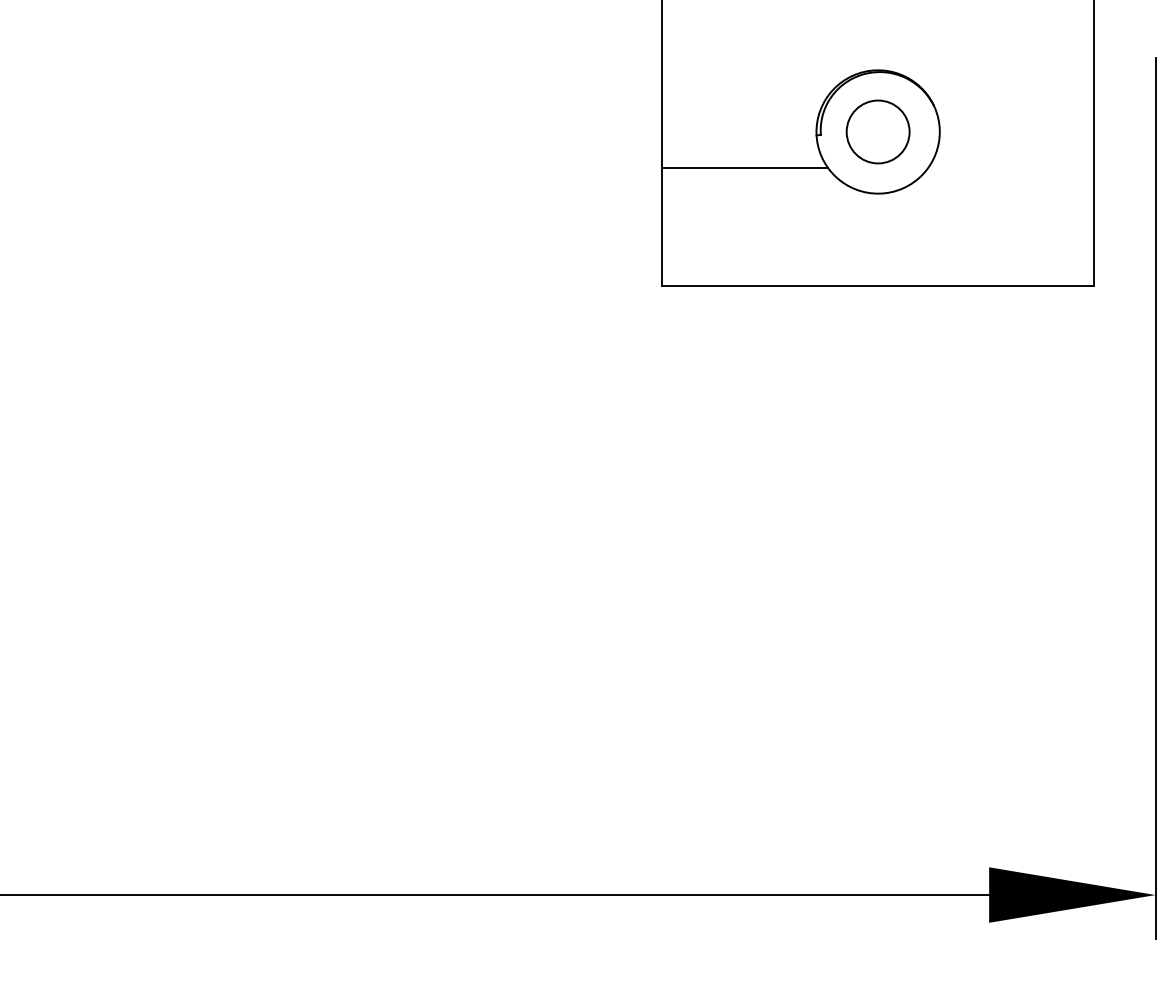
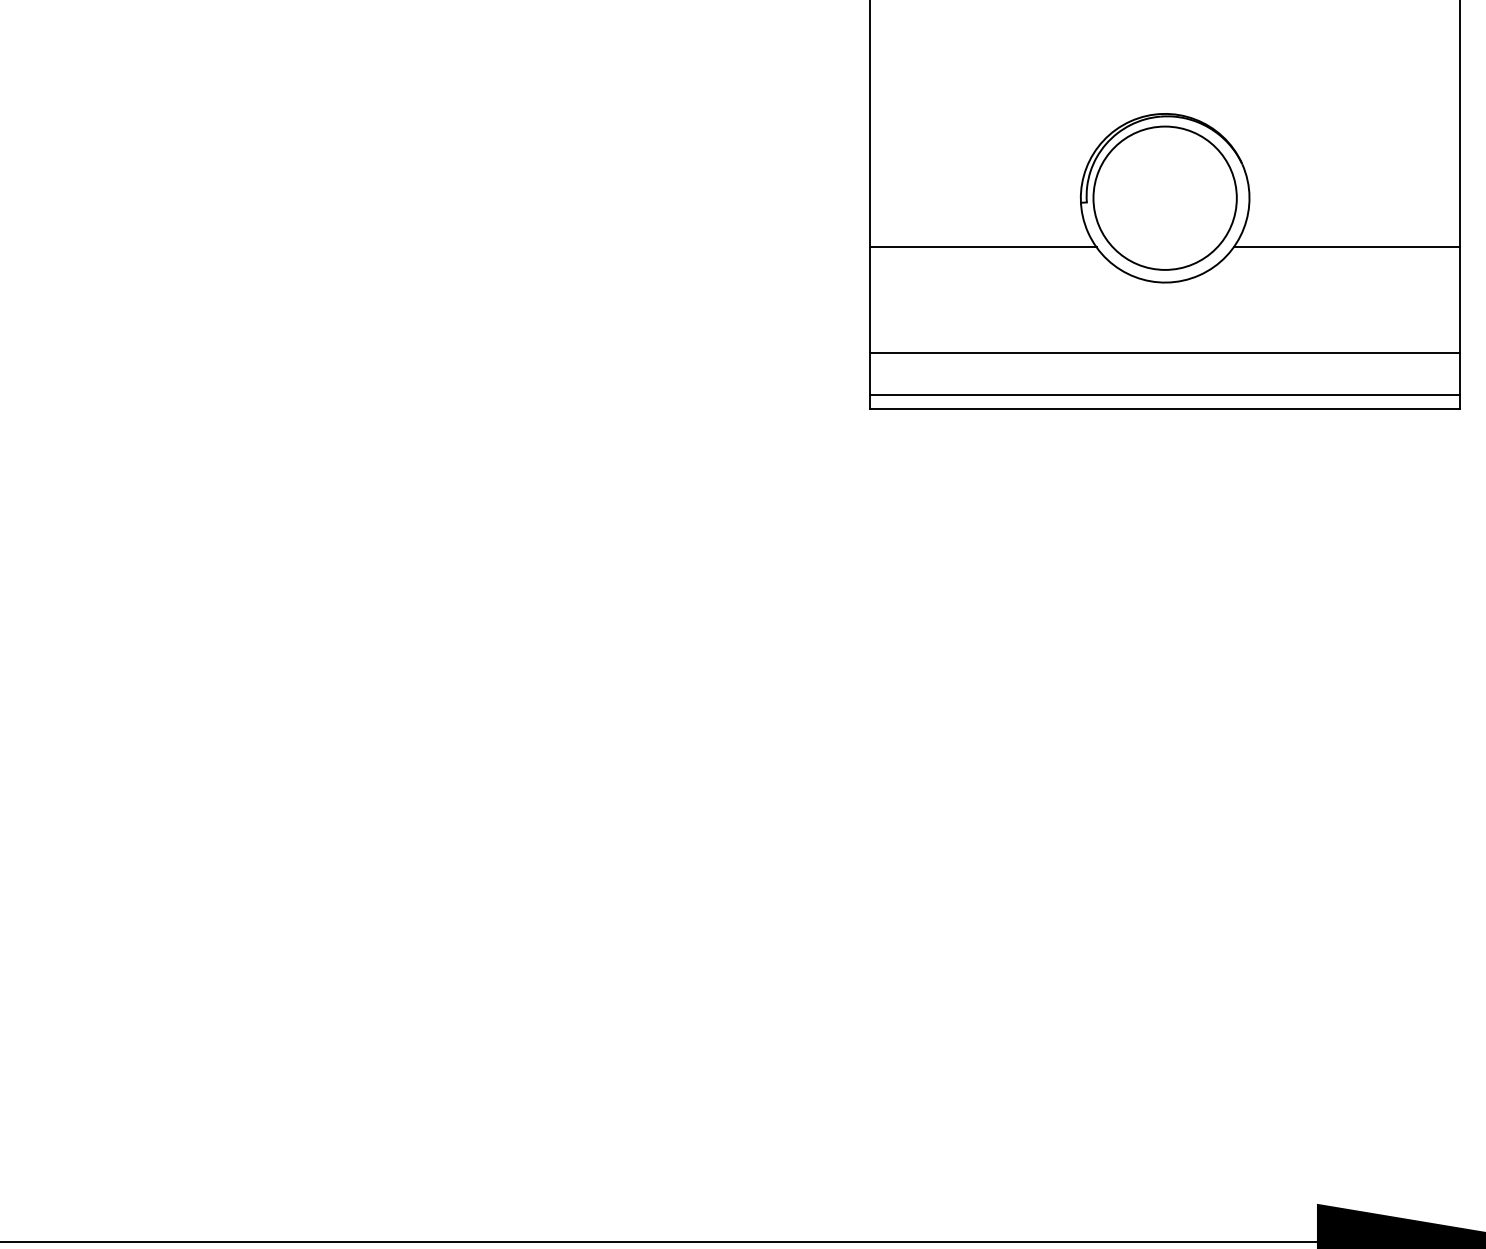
circle: (877, 131) -> (1164, 197), size x1.67
line: (1010, 167) -> (1346, 246), added
line: (877, 245) -> (1164, 353), added
line: (877, 275) -> (1164, 394), added

